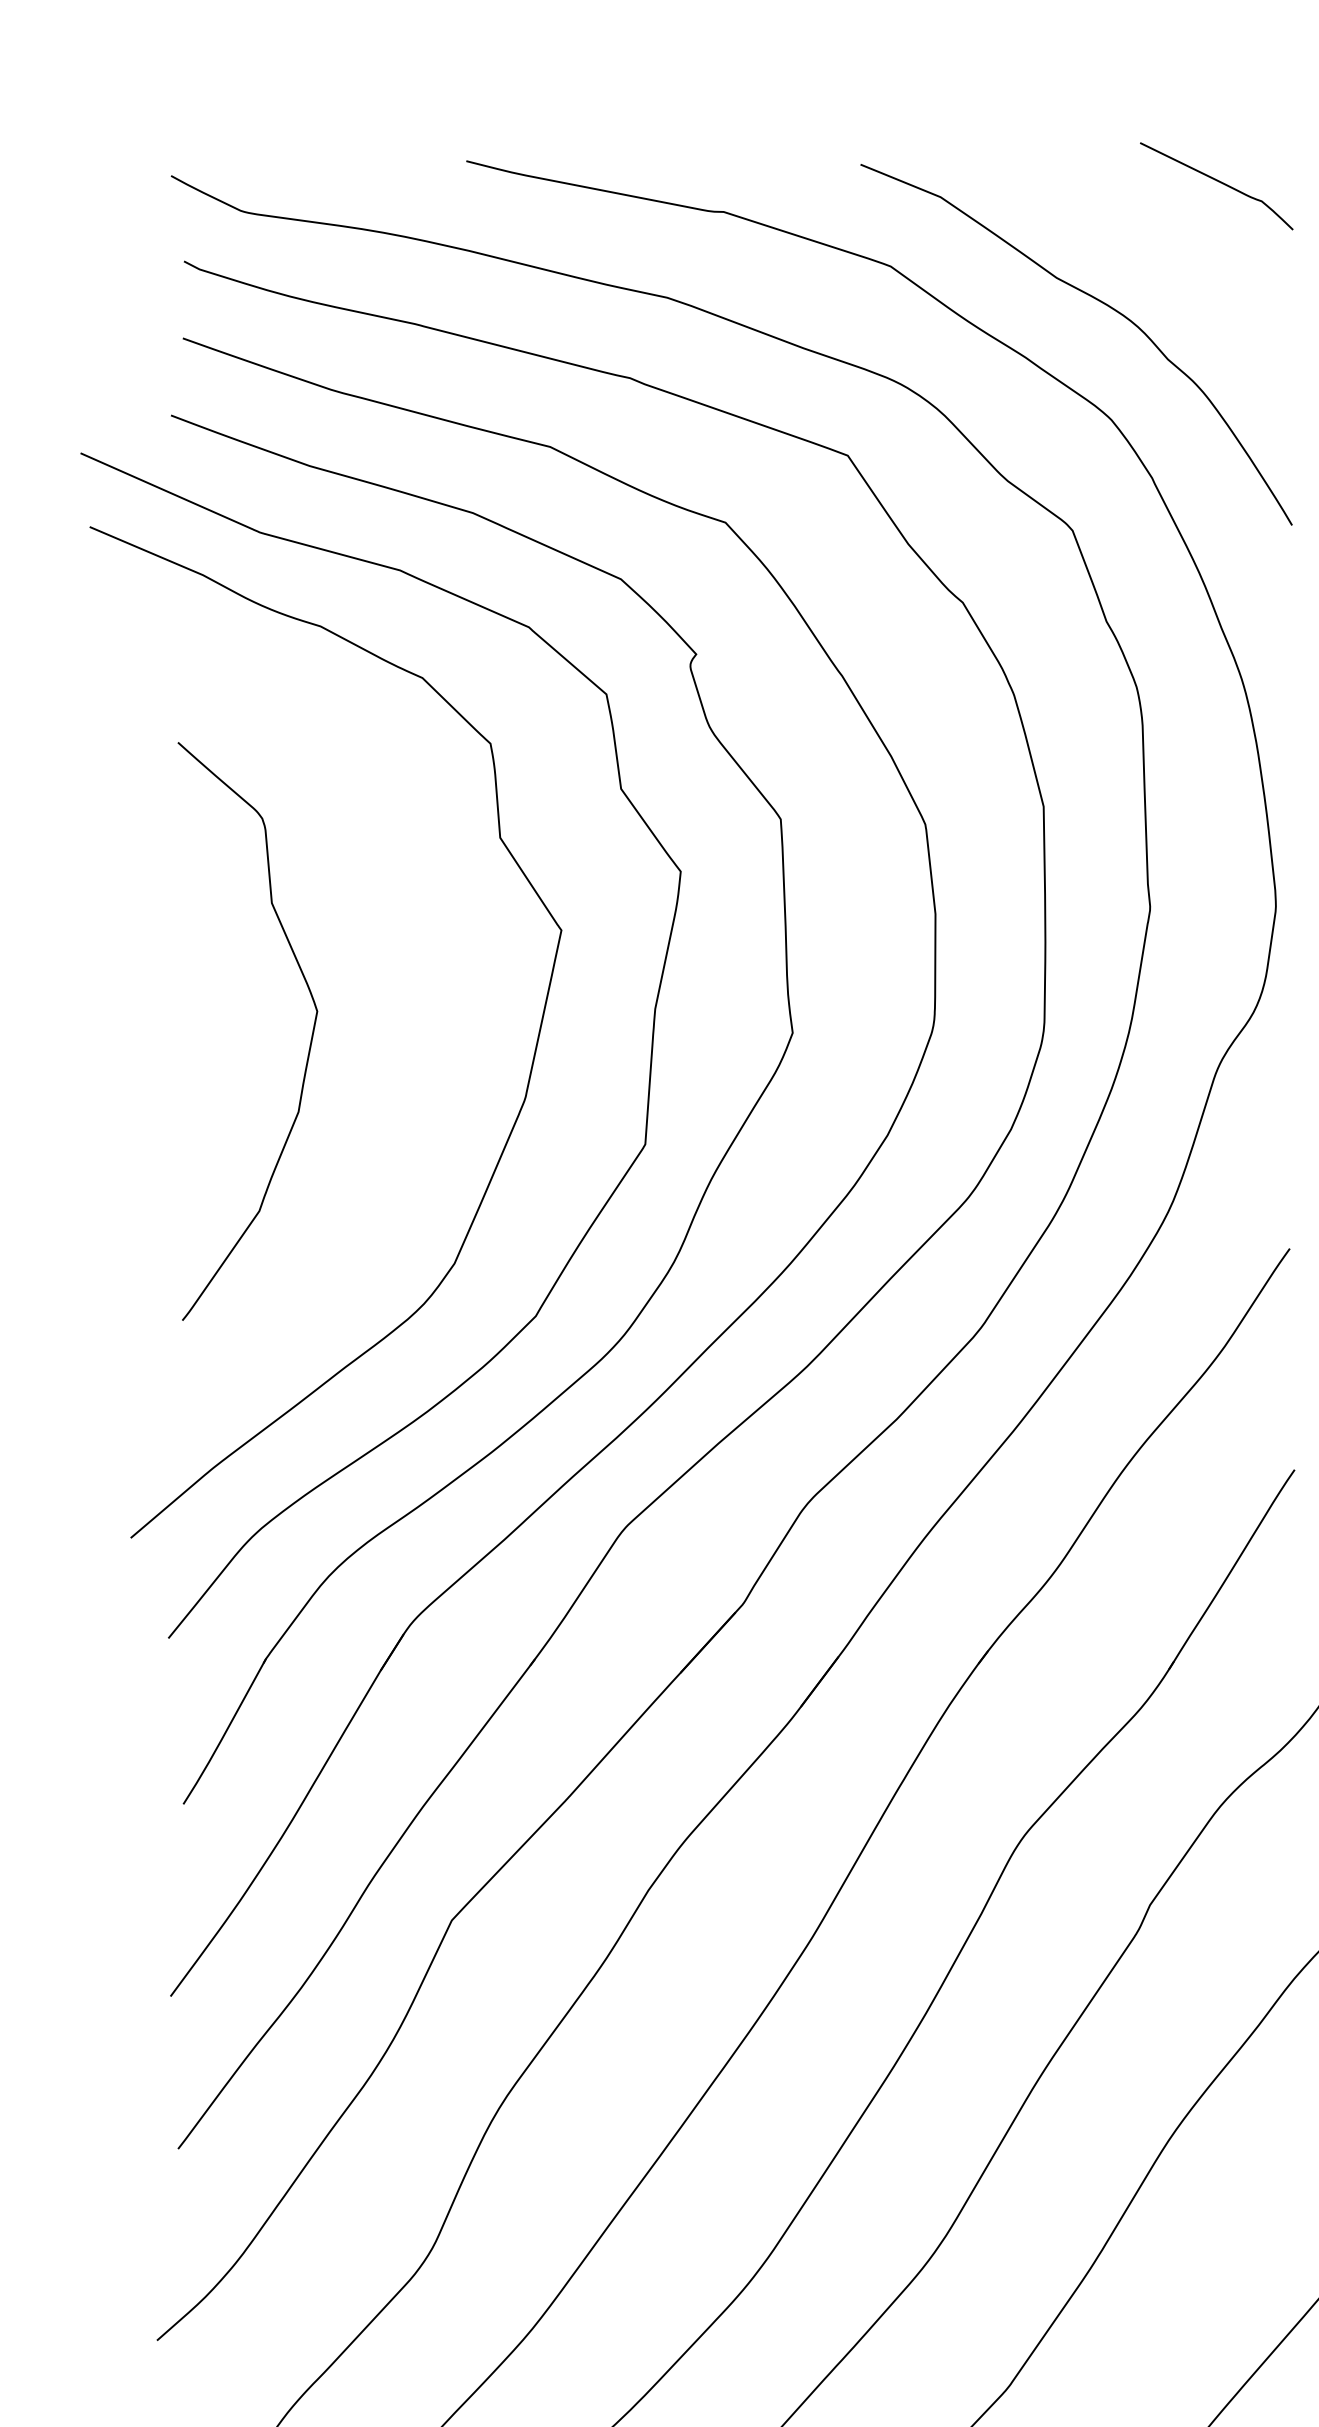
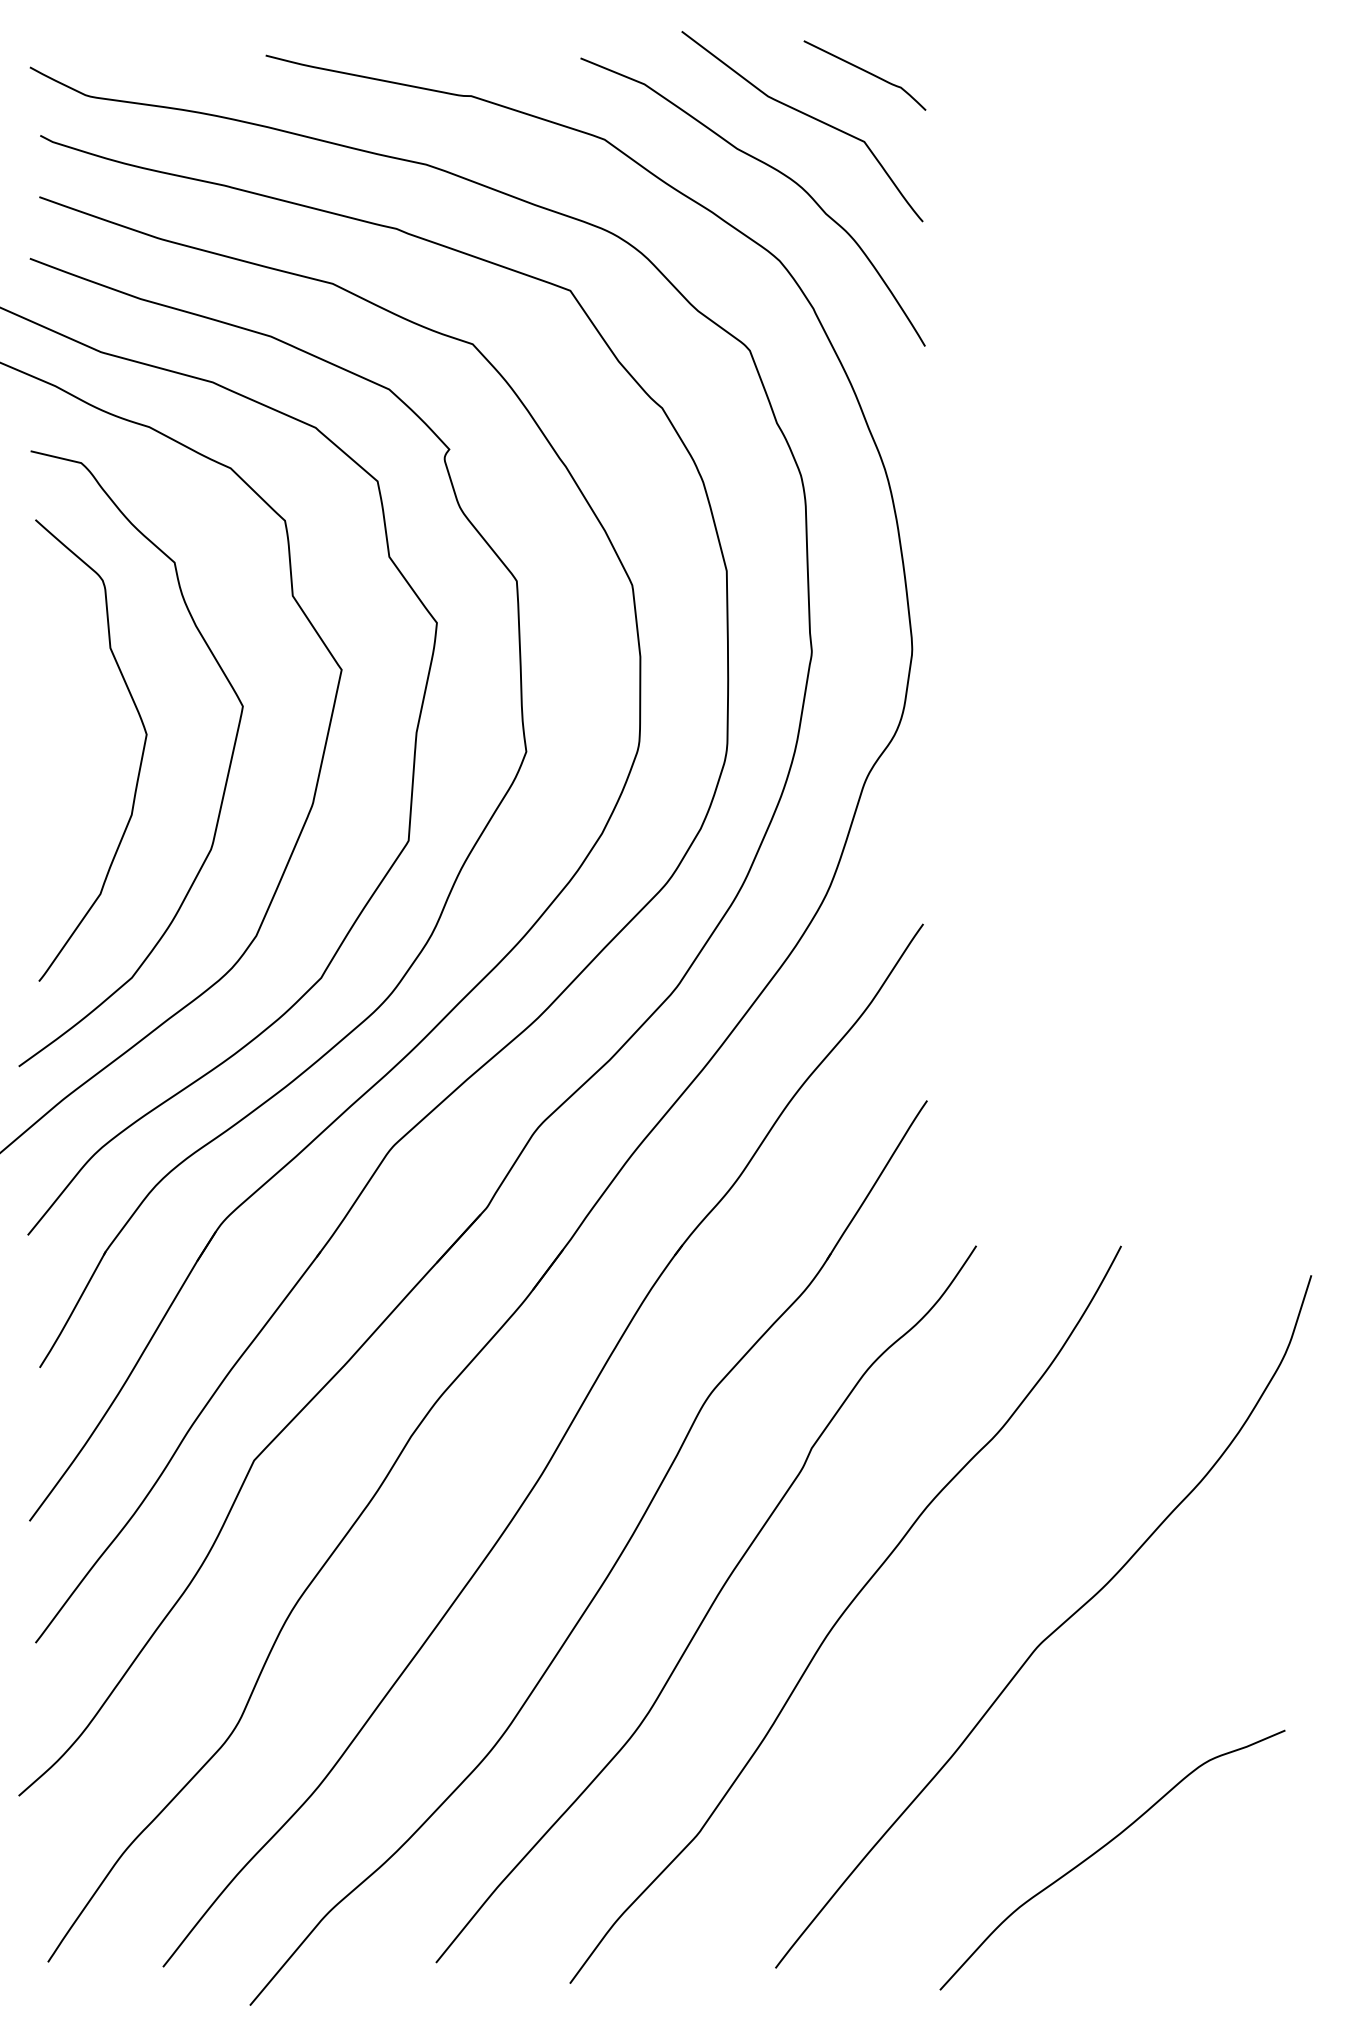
curve: (1144, 237) -> (807, 116), added
curve: (417, 1063) -> (226, 776), added

